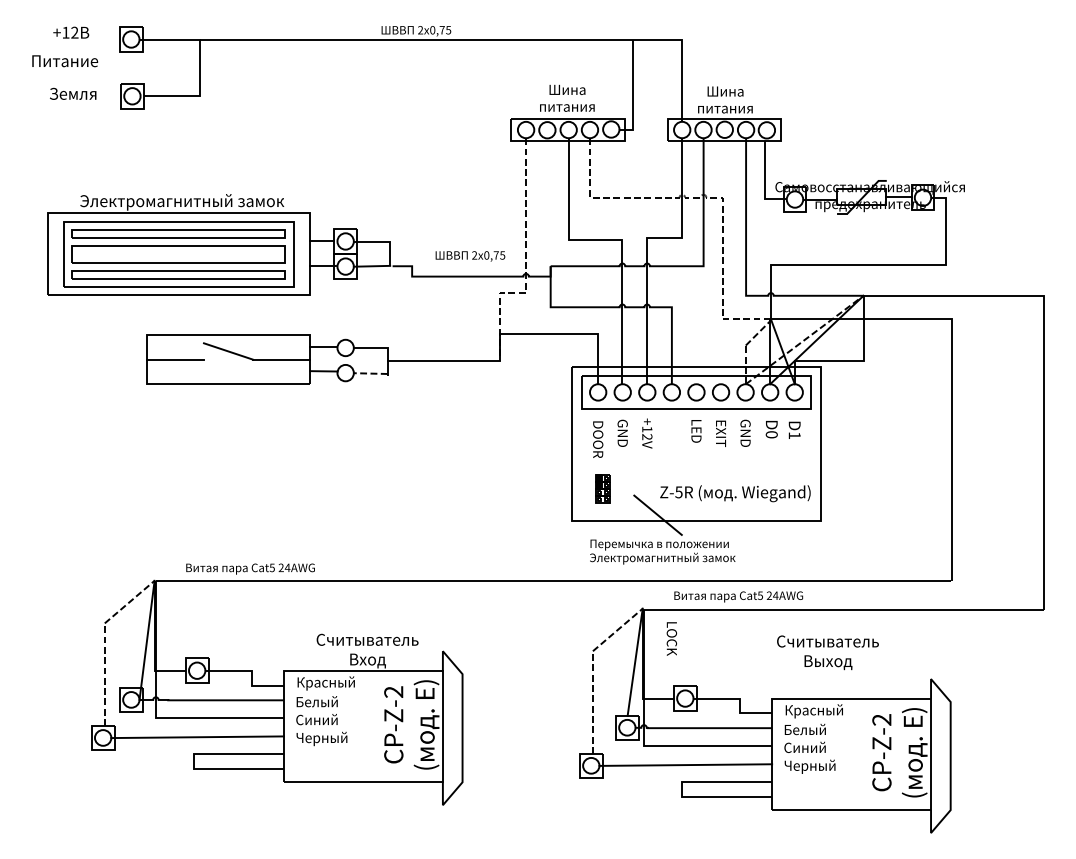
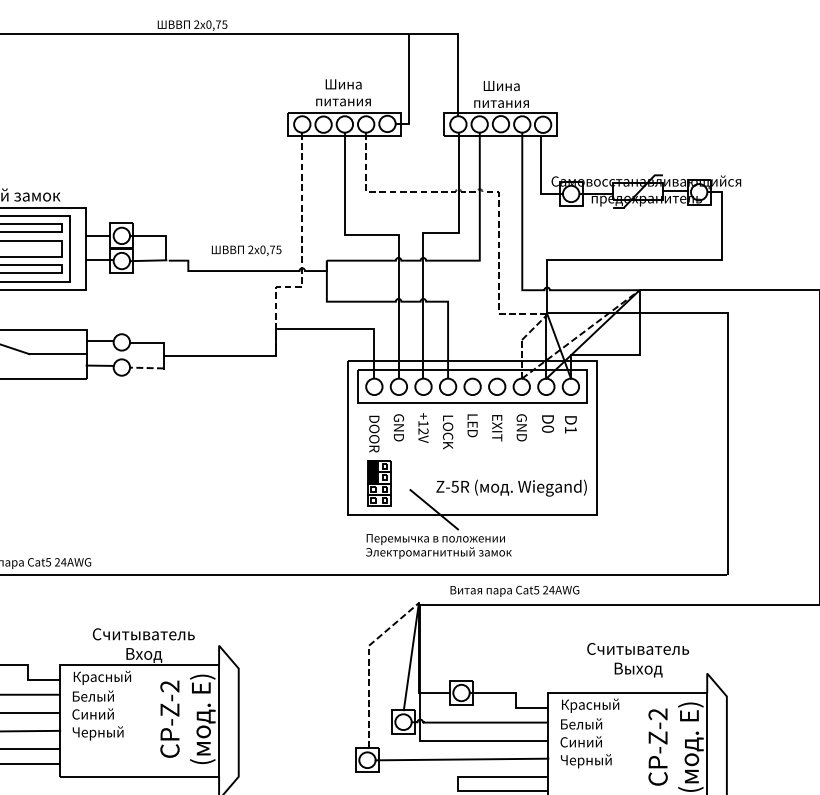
part: (603, 488) -> (379, 482), size x1.67
text: (671, 638) -> (447, 431), moved
text: (827, 652) -> (637, 659), moved

